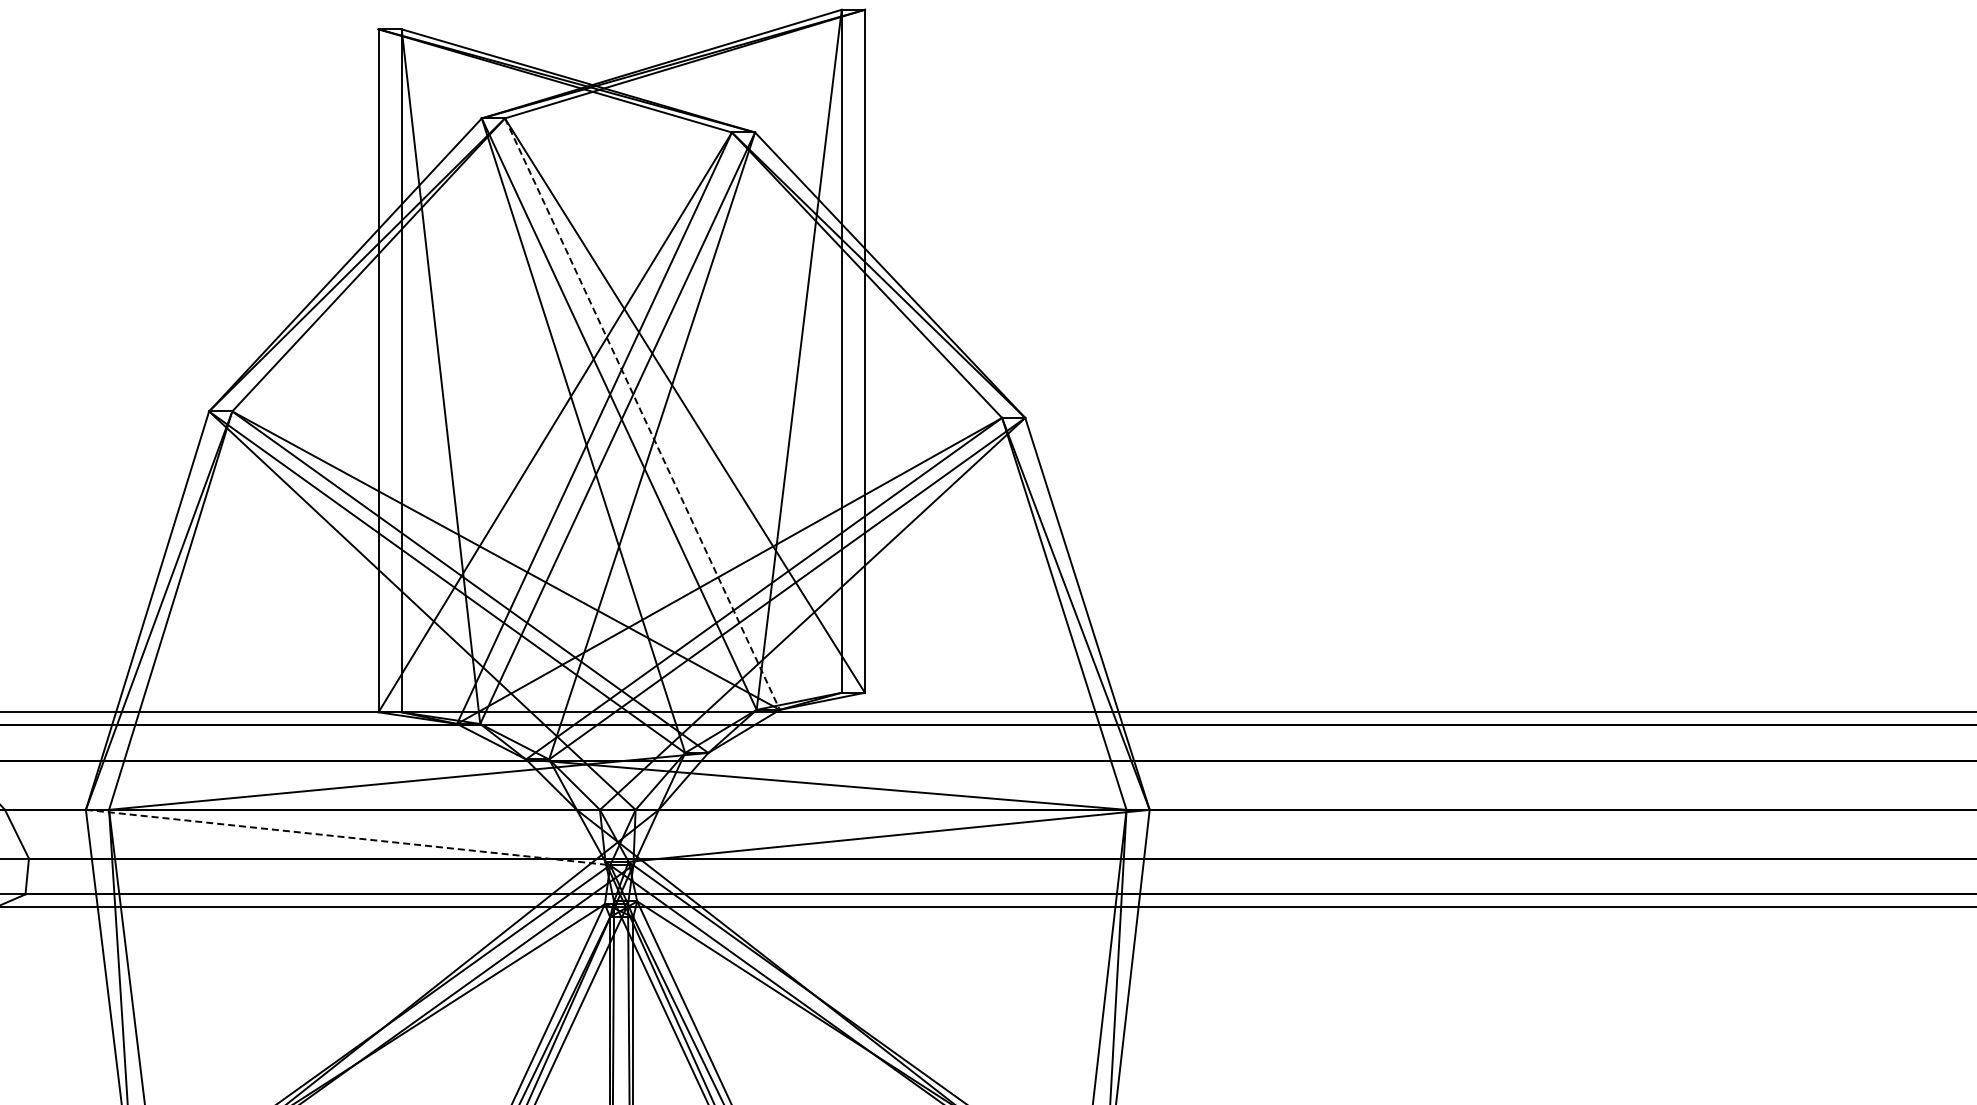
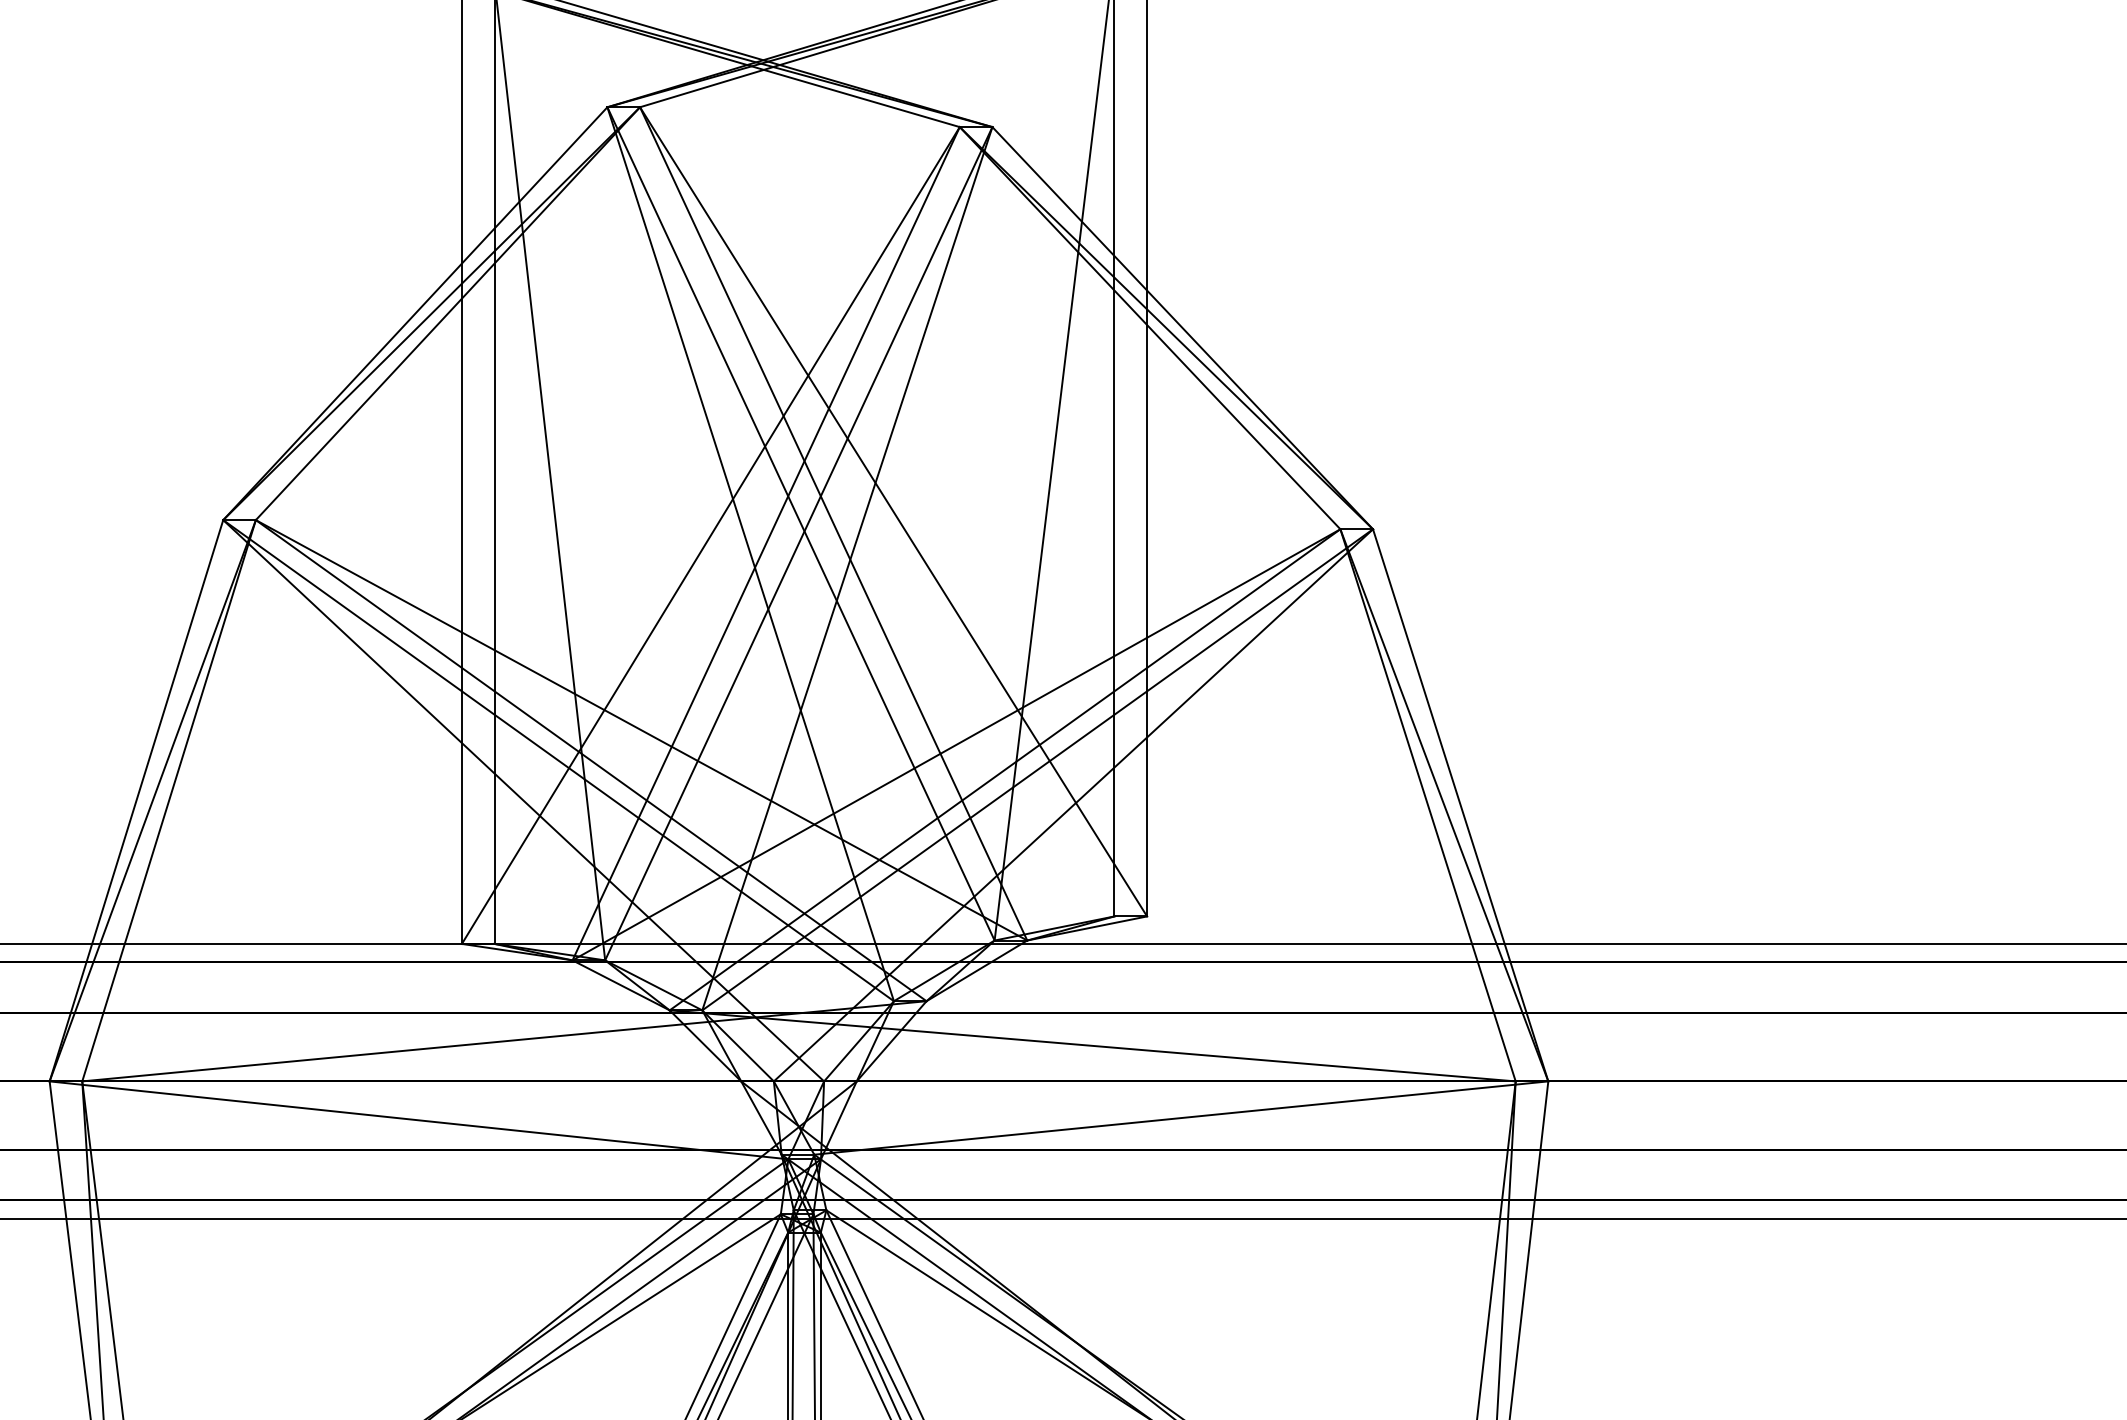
line: (642, 414) -> (833, 524), dashed -> solid
line: (348, 837) -> (419, 1120), dashed -> solid

